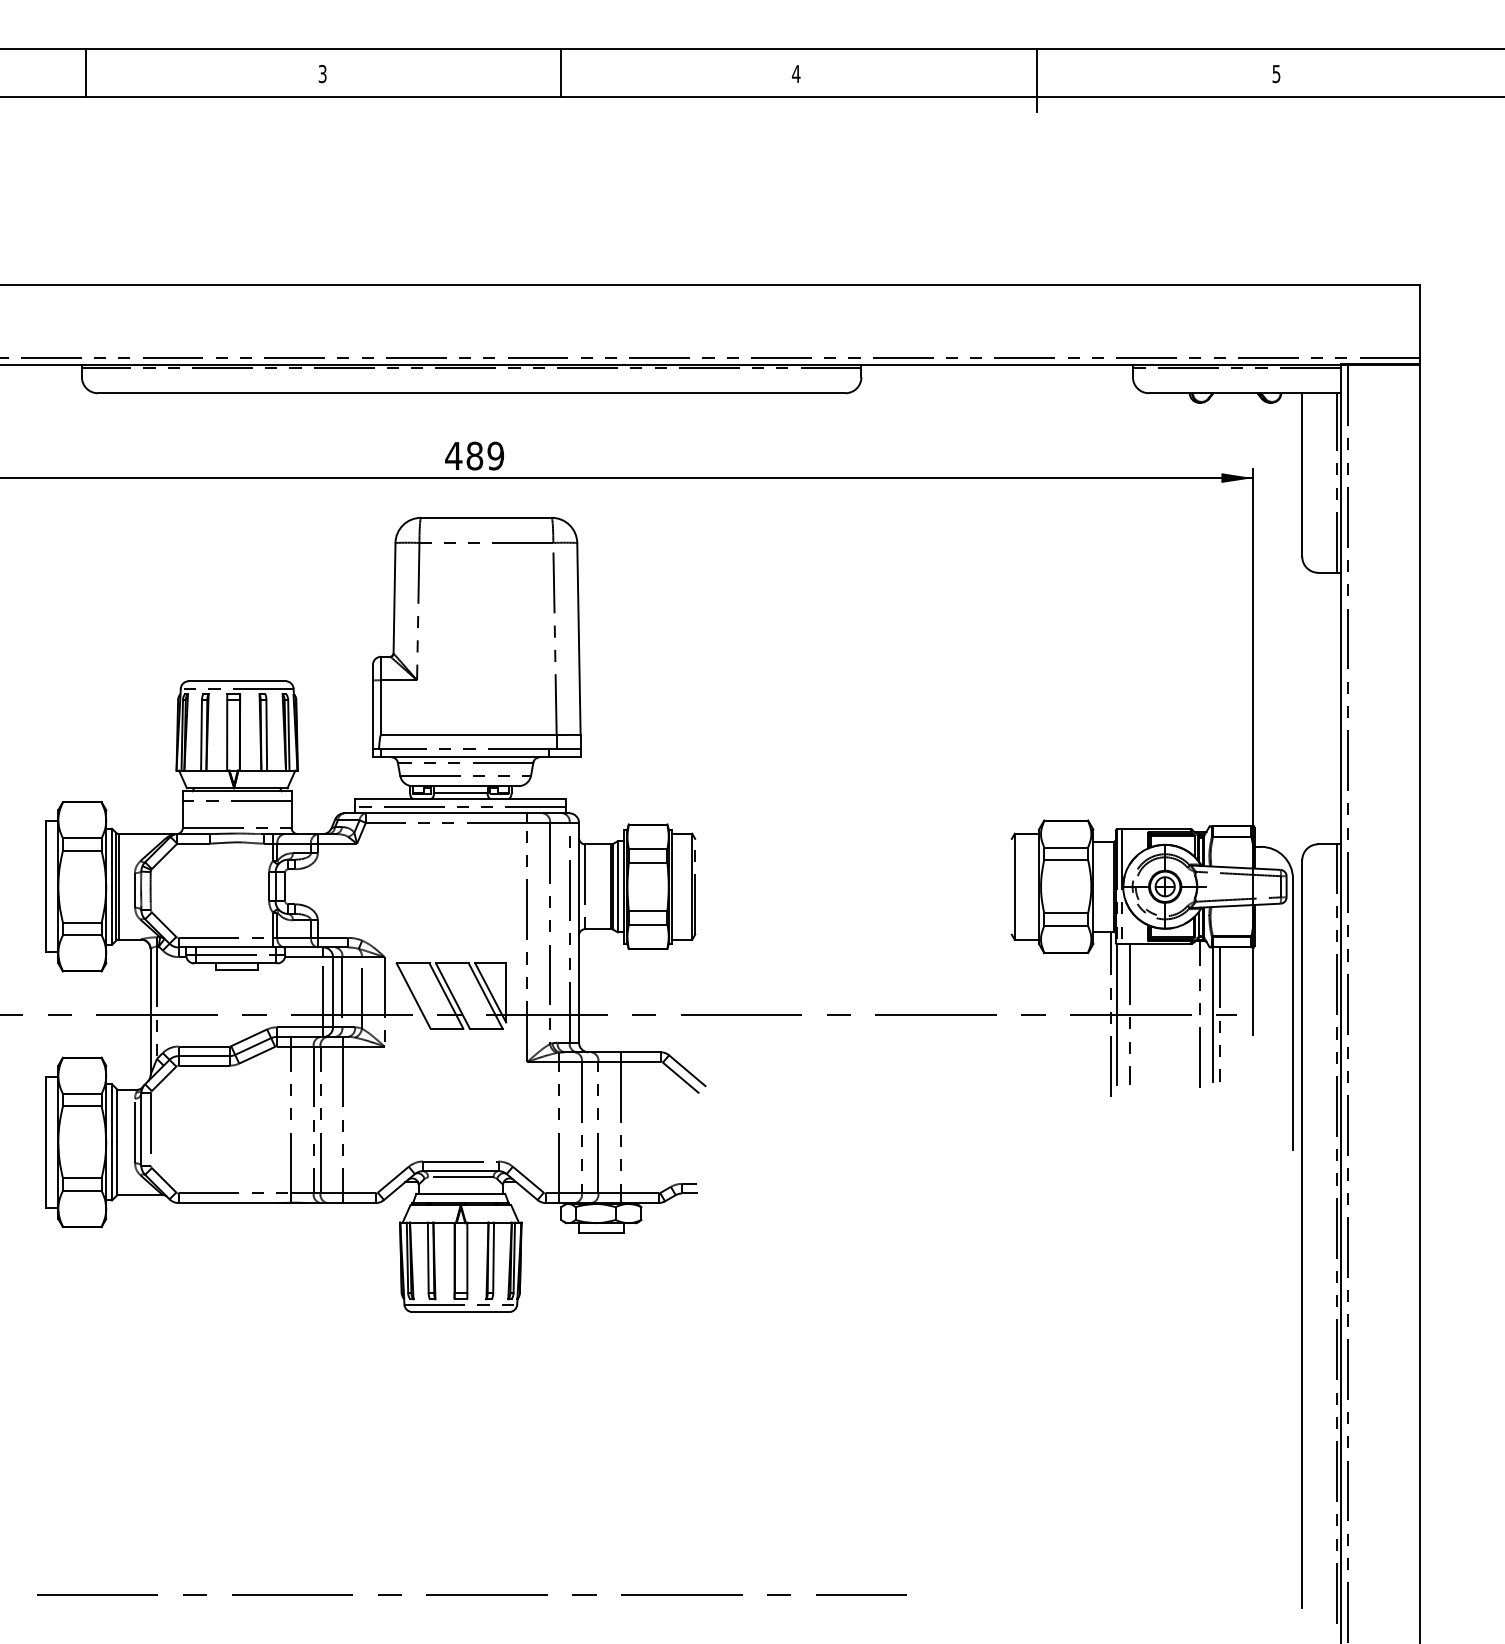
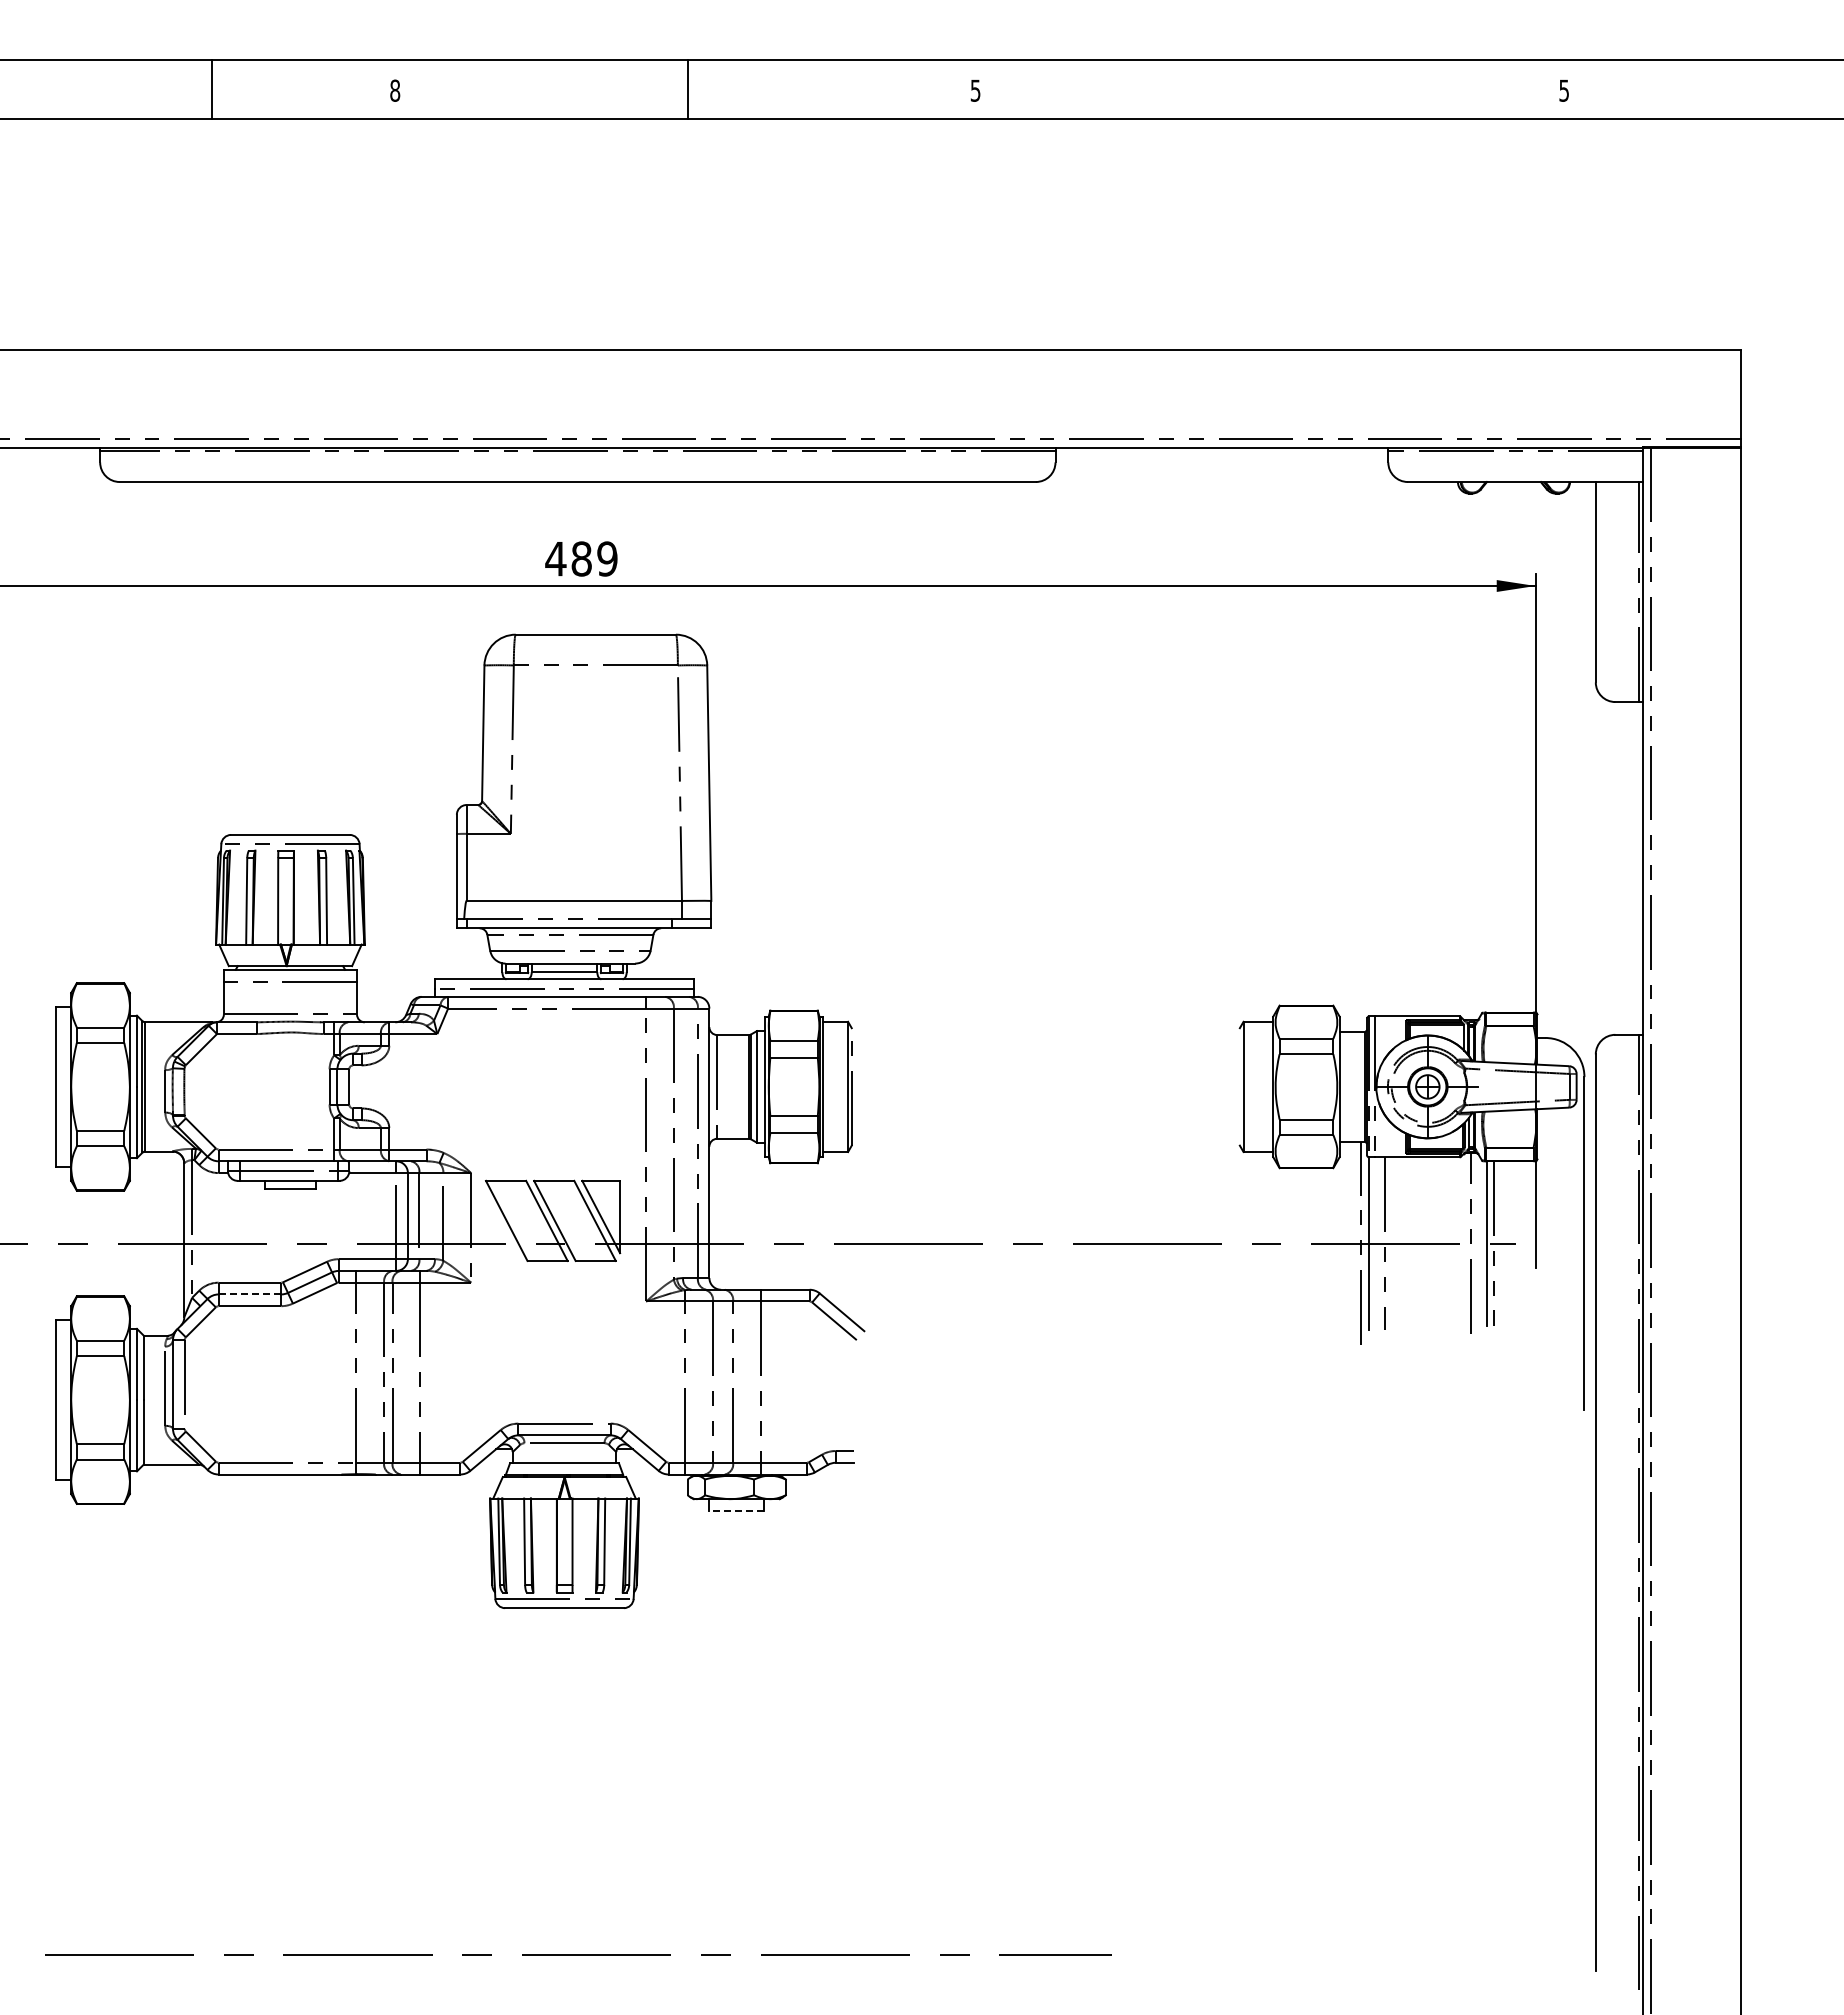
line: (86, 73) -> (212, 89), moved
text: (322, 73) -> (395, 90), 3 -> 8
text: (796, 73) -> (975, 90), 4 -> 5
line: (1036, 80) -> (1270, 98), removed
line: (204, 1056) -> (250, 1294), solid -> dashed
line: (601, 1232) -> (736, 1510), solid -> dashed

